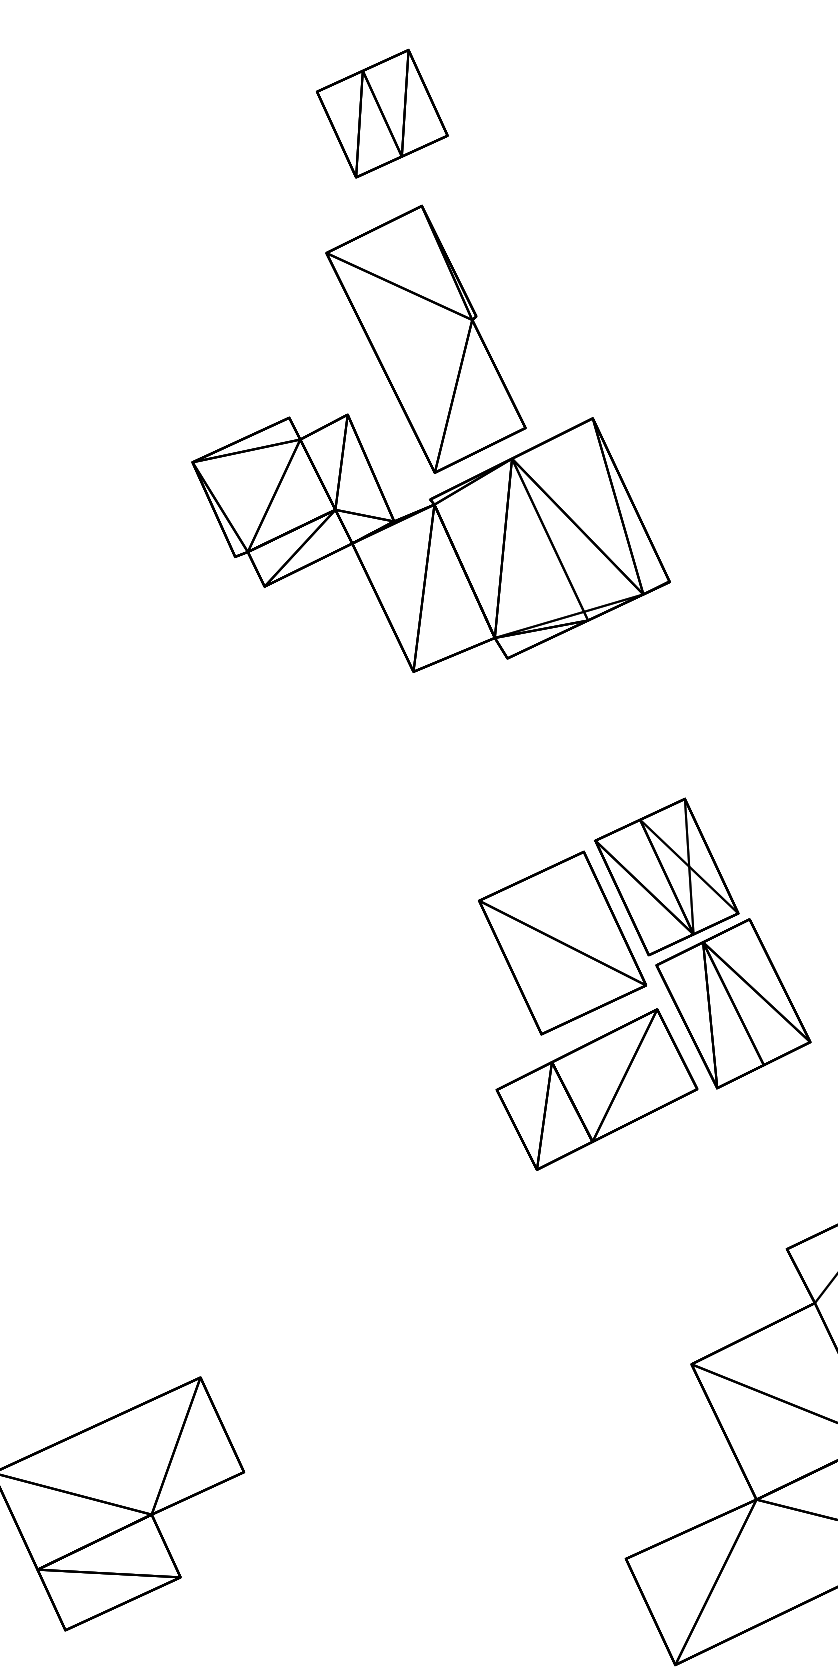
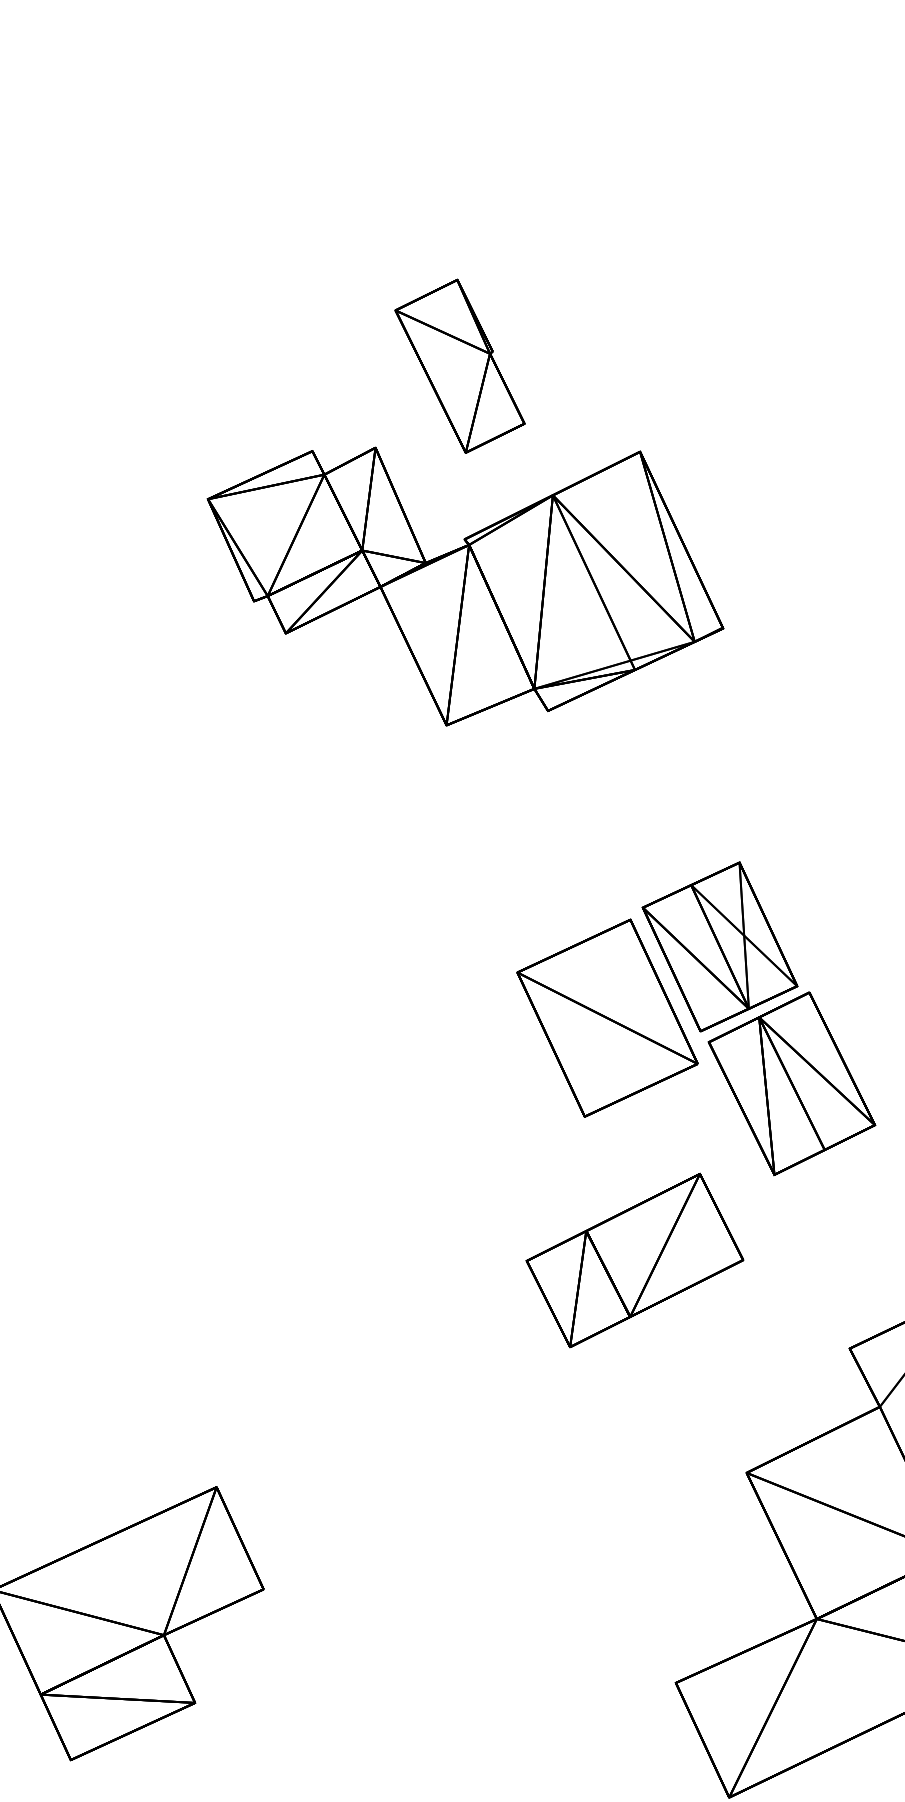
part: (382, 113) -> (413, 122), removed
part: (425, 338) -> (459, 365), size x0.6
part: (596, 1089) -> (634, 1260), moved

